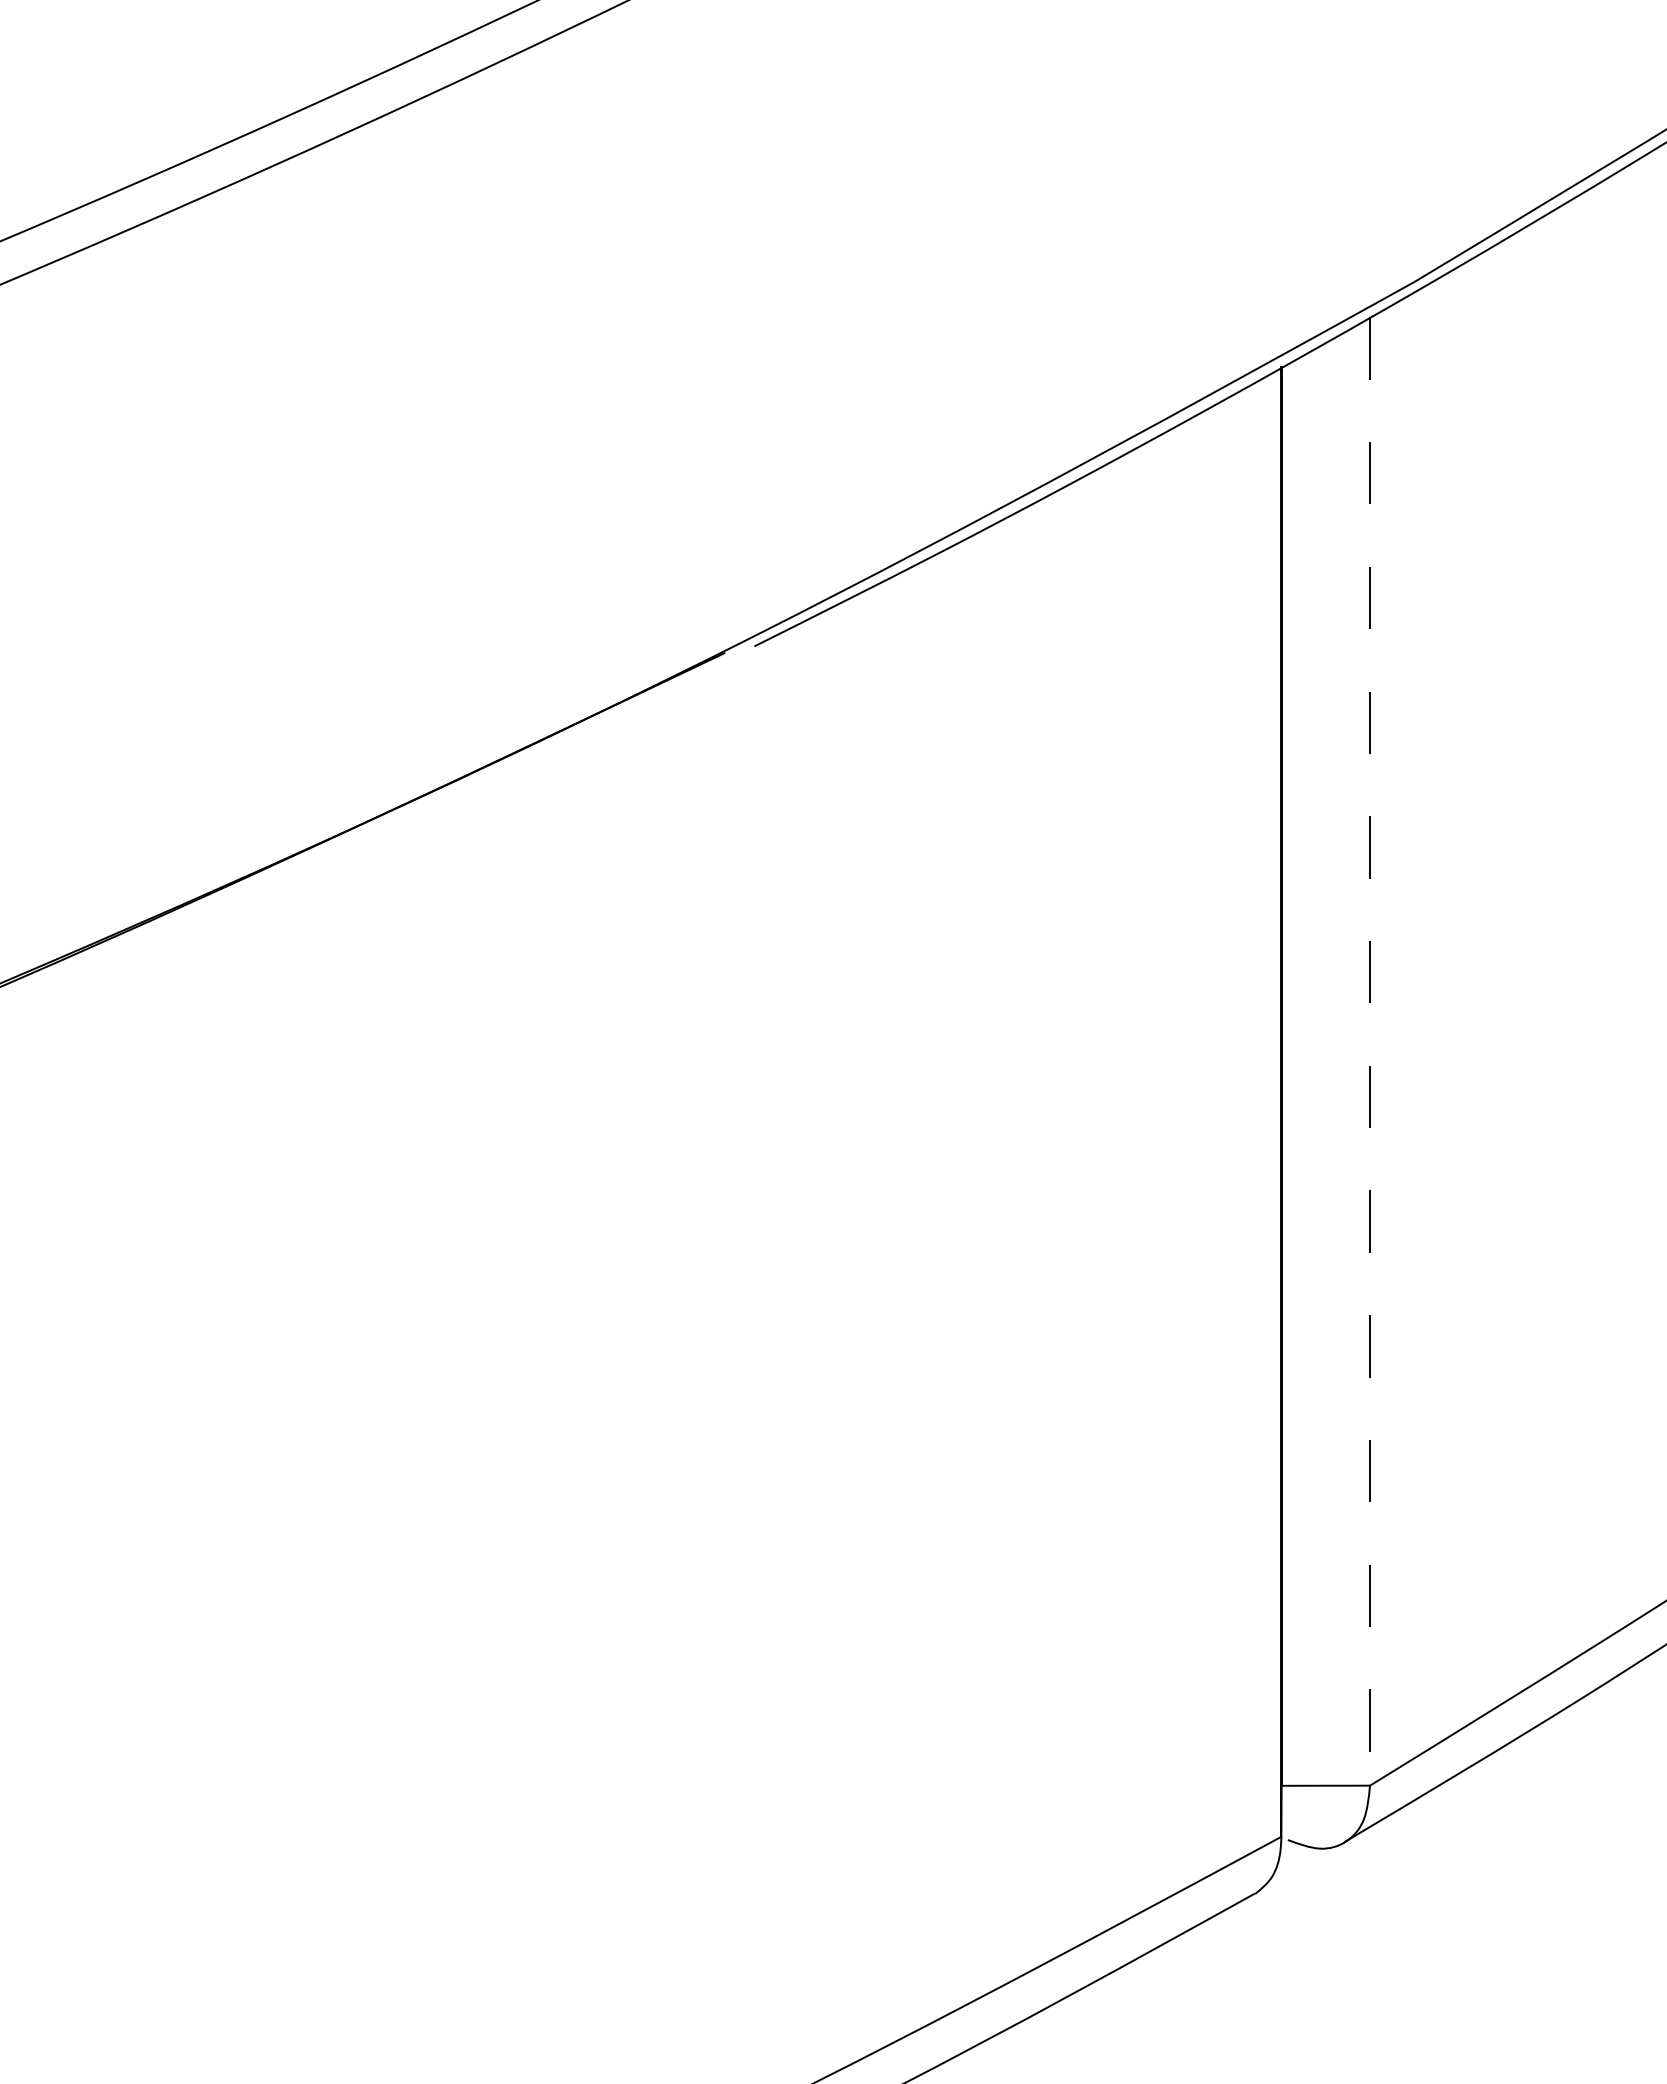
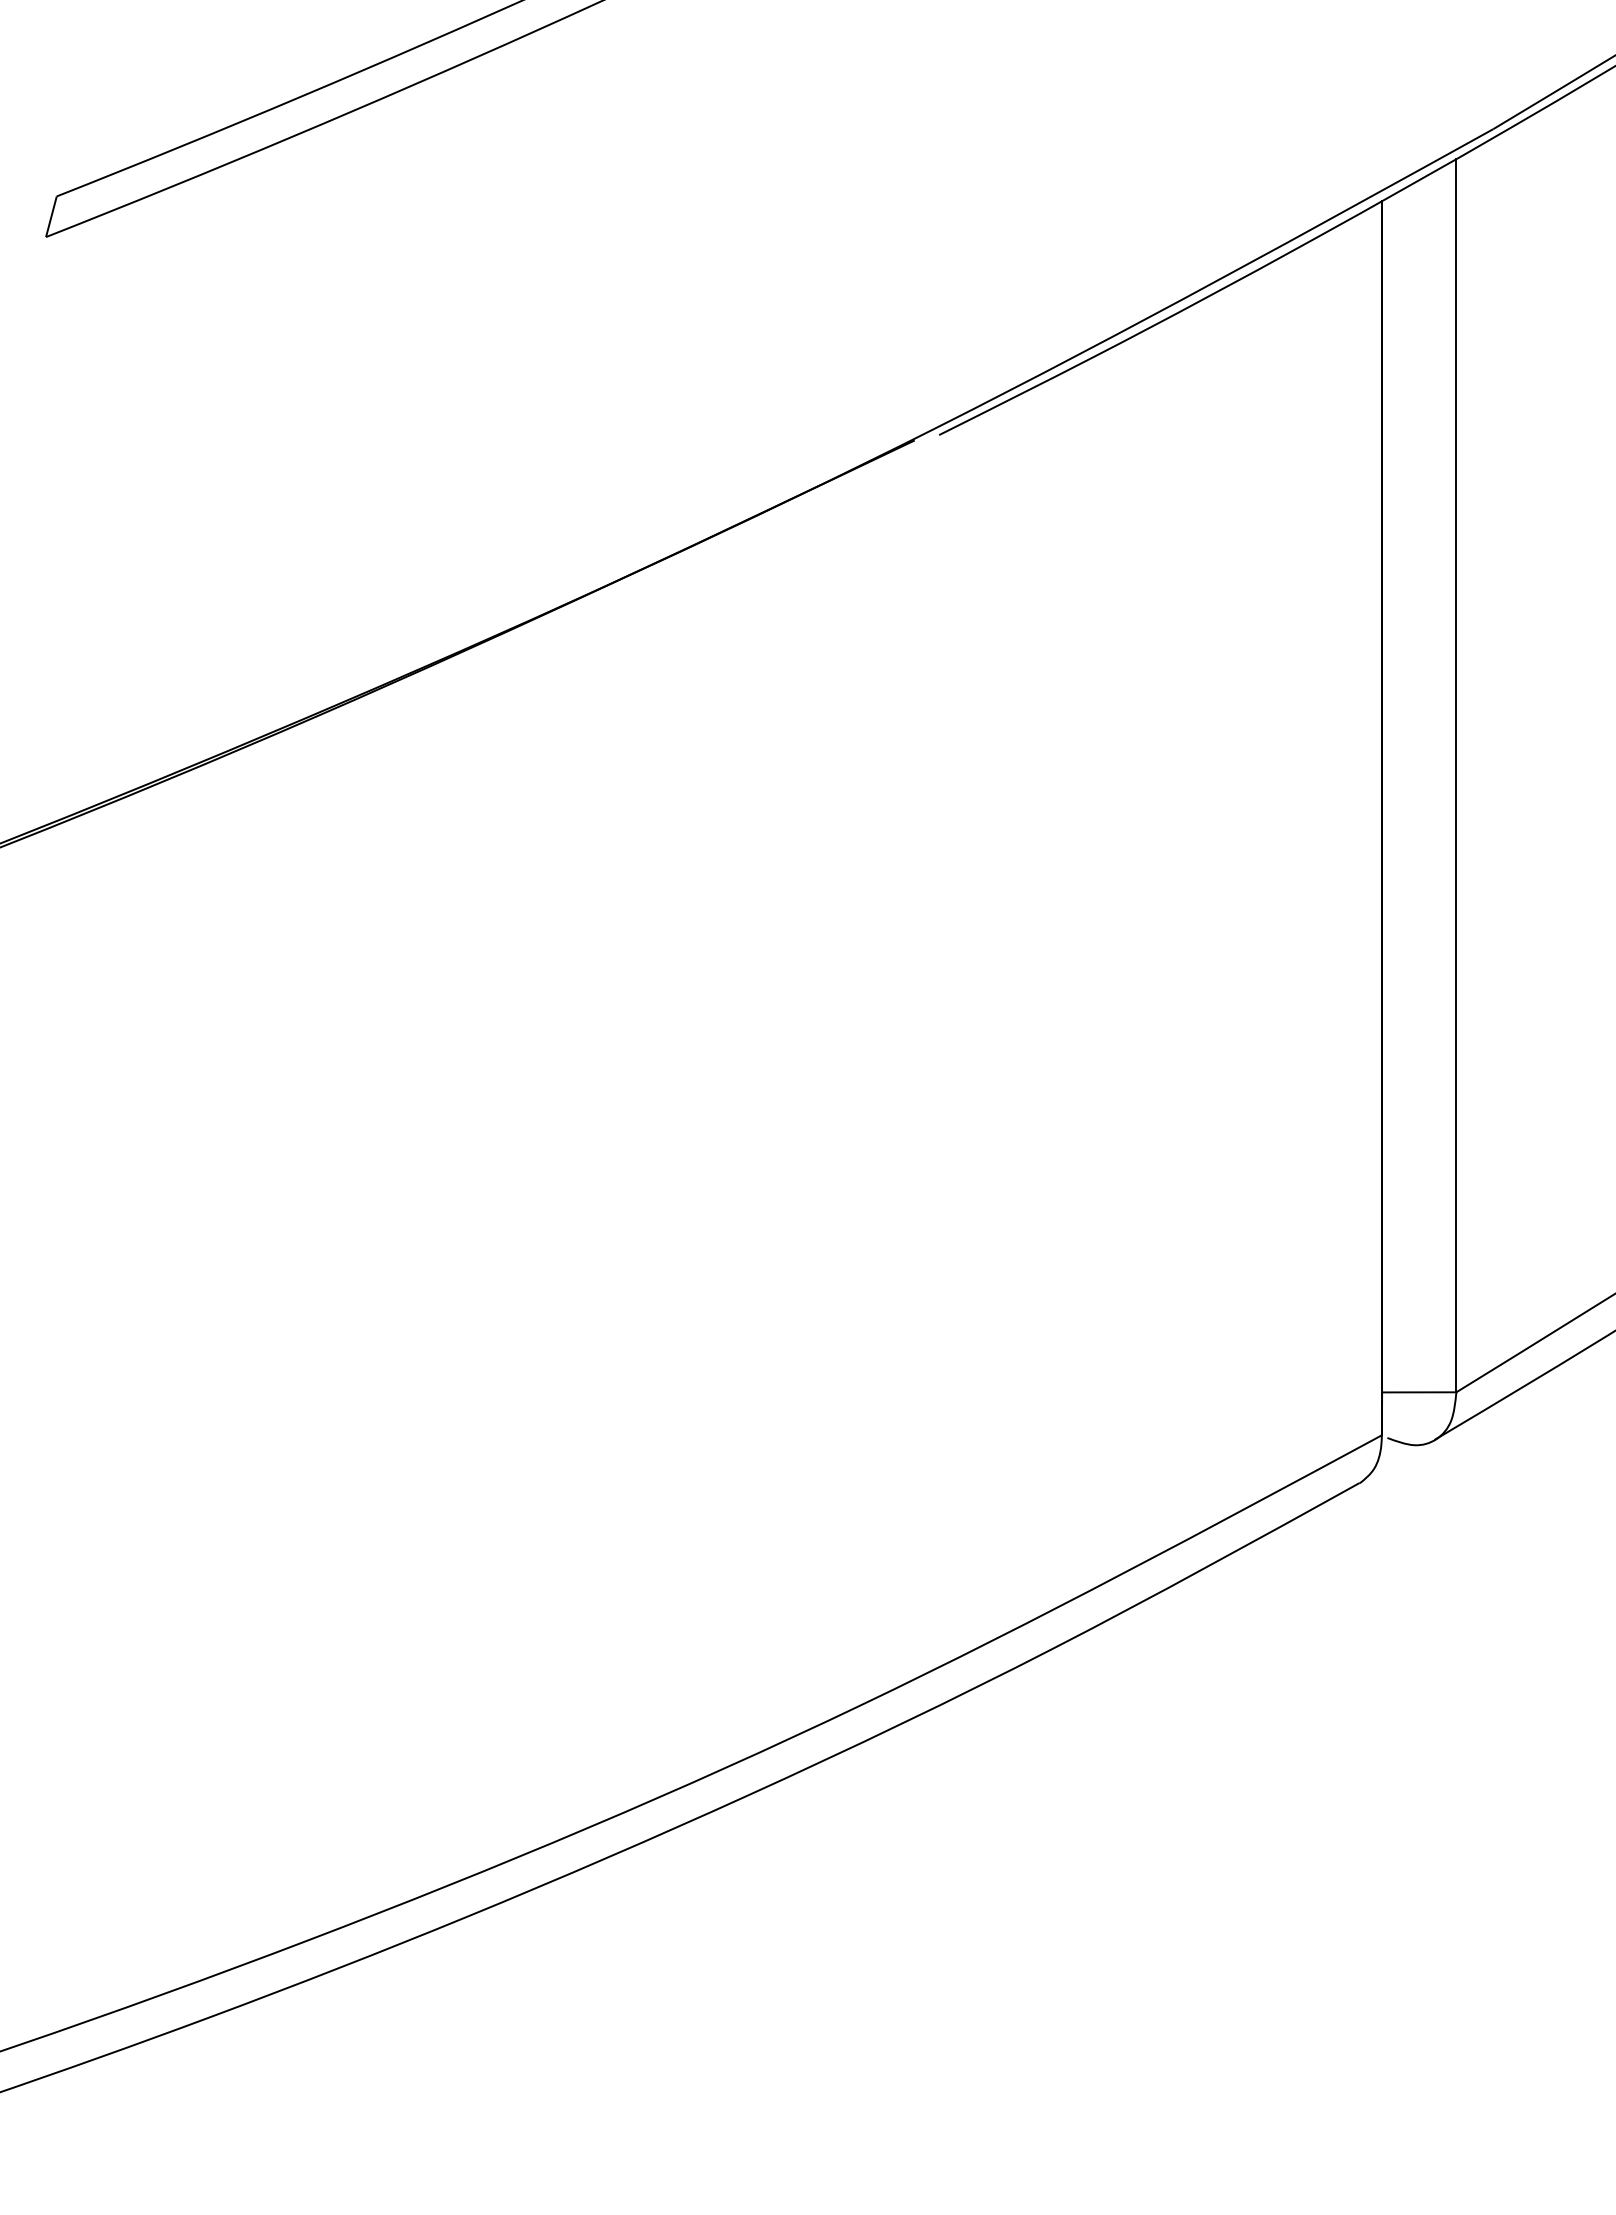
line: (1370, 1051) -> (1456, 775), dashed -> solid

